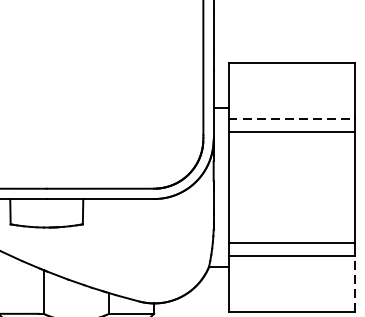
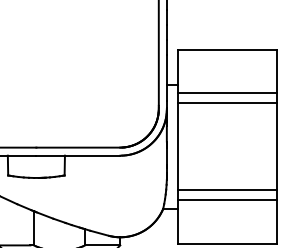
line: (292, 119) -> (228, 93), dashed -> solid
line: (355, 284) -> (277, 222), dashed -> solid

